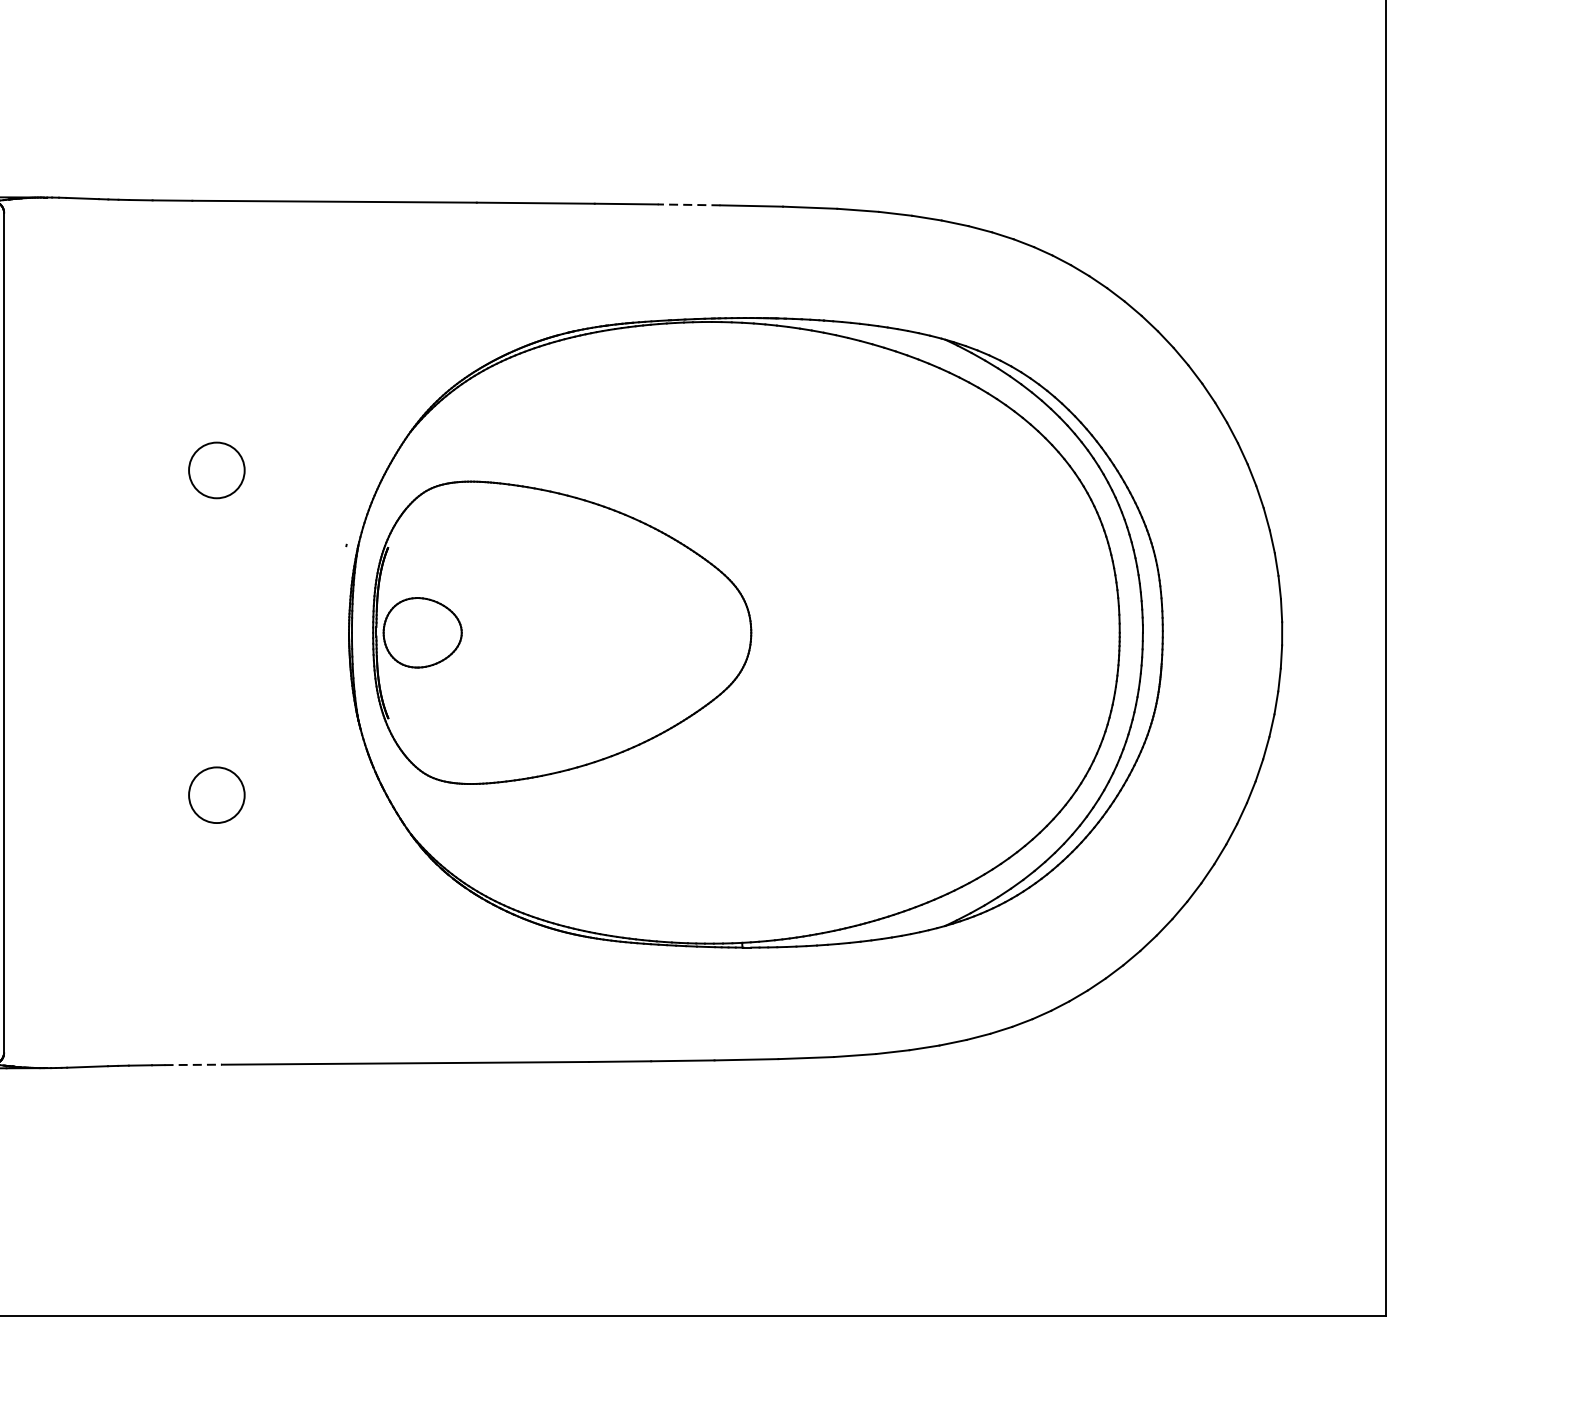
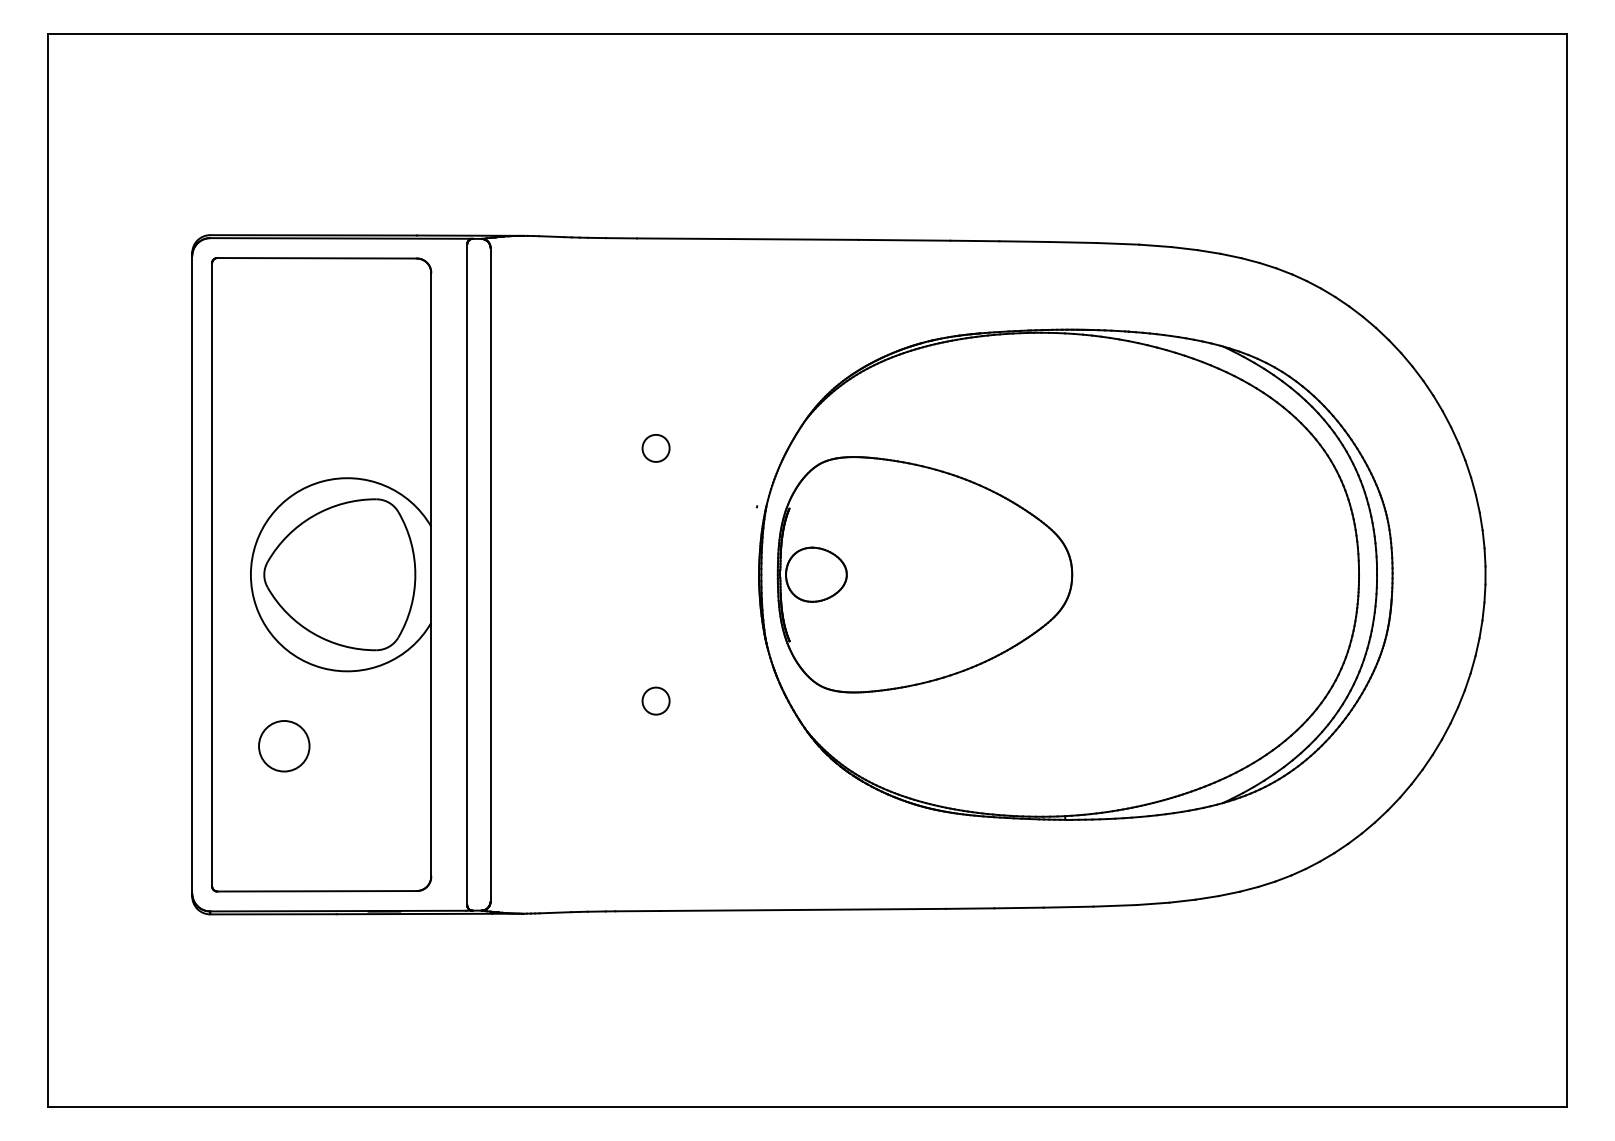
line: (688, 204) -> (1023, 241), dashed -> solid
circle: (216, 470) -> (655, 448), size x0.62
circle: (216, 794) -> (655, 700), size x0.62
line: (194, 1065) -> (638, 911), dashed -> solid

